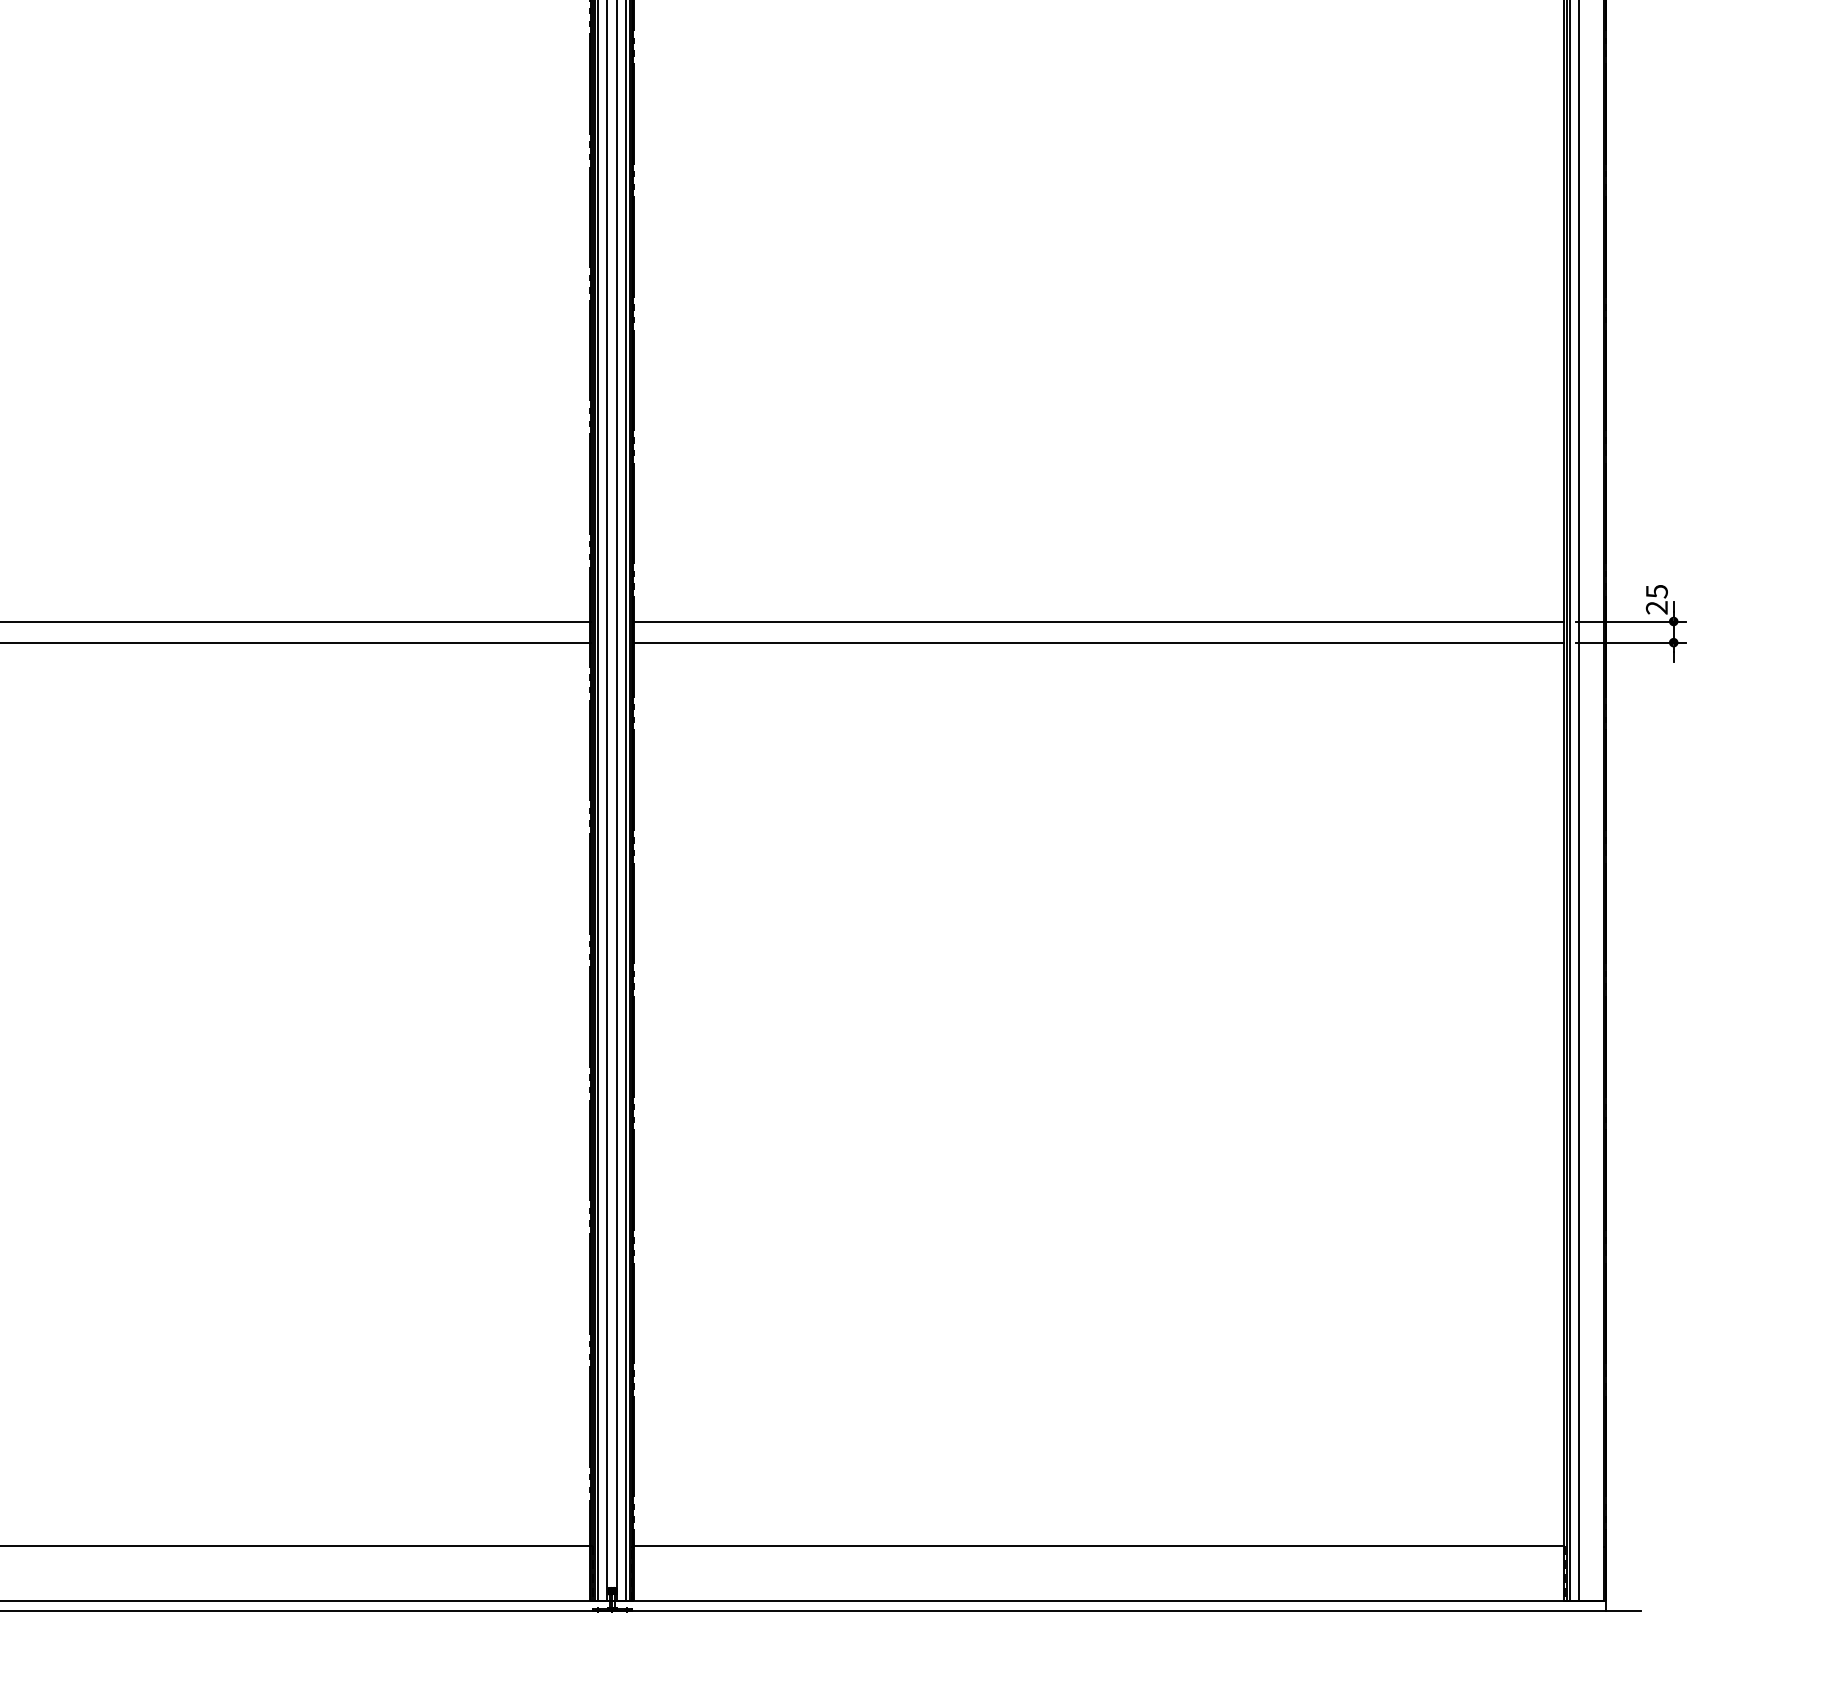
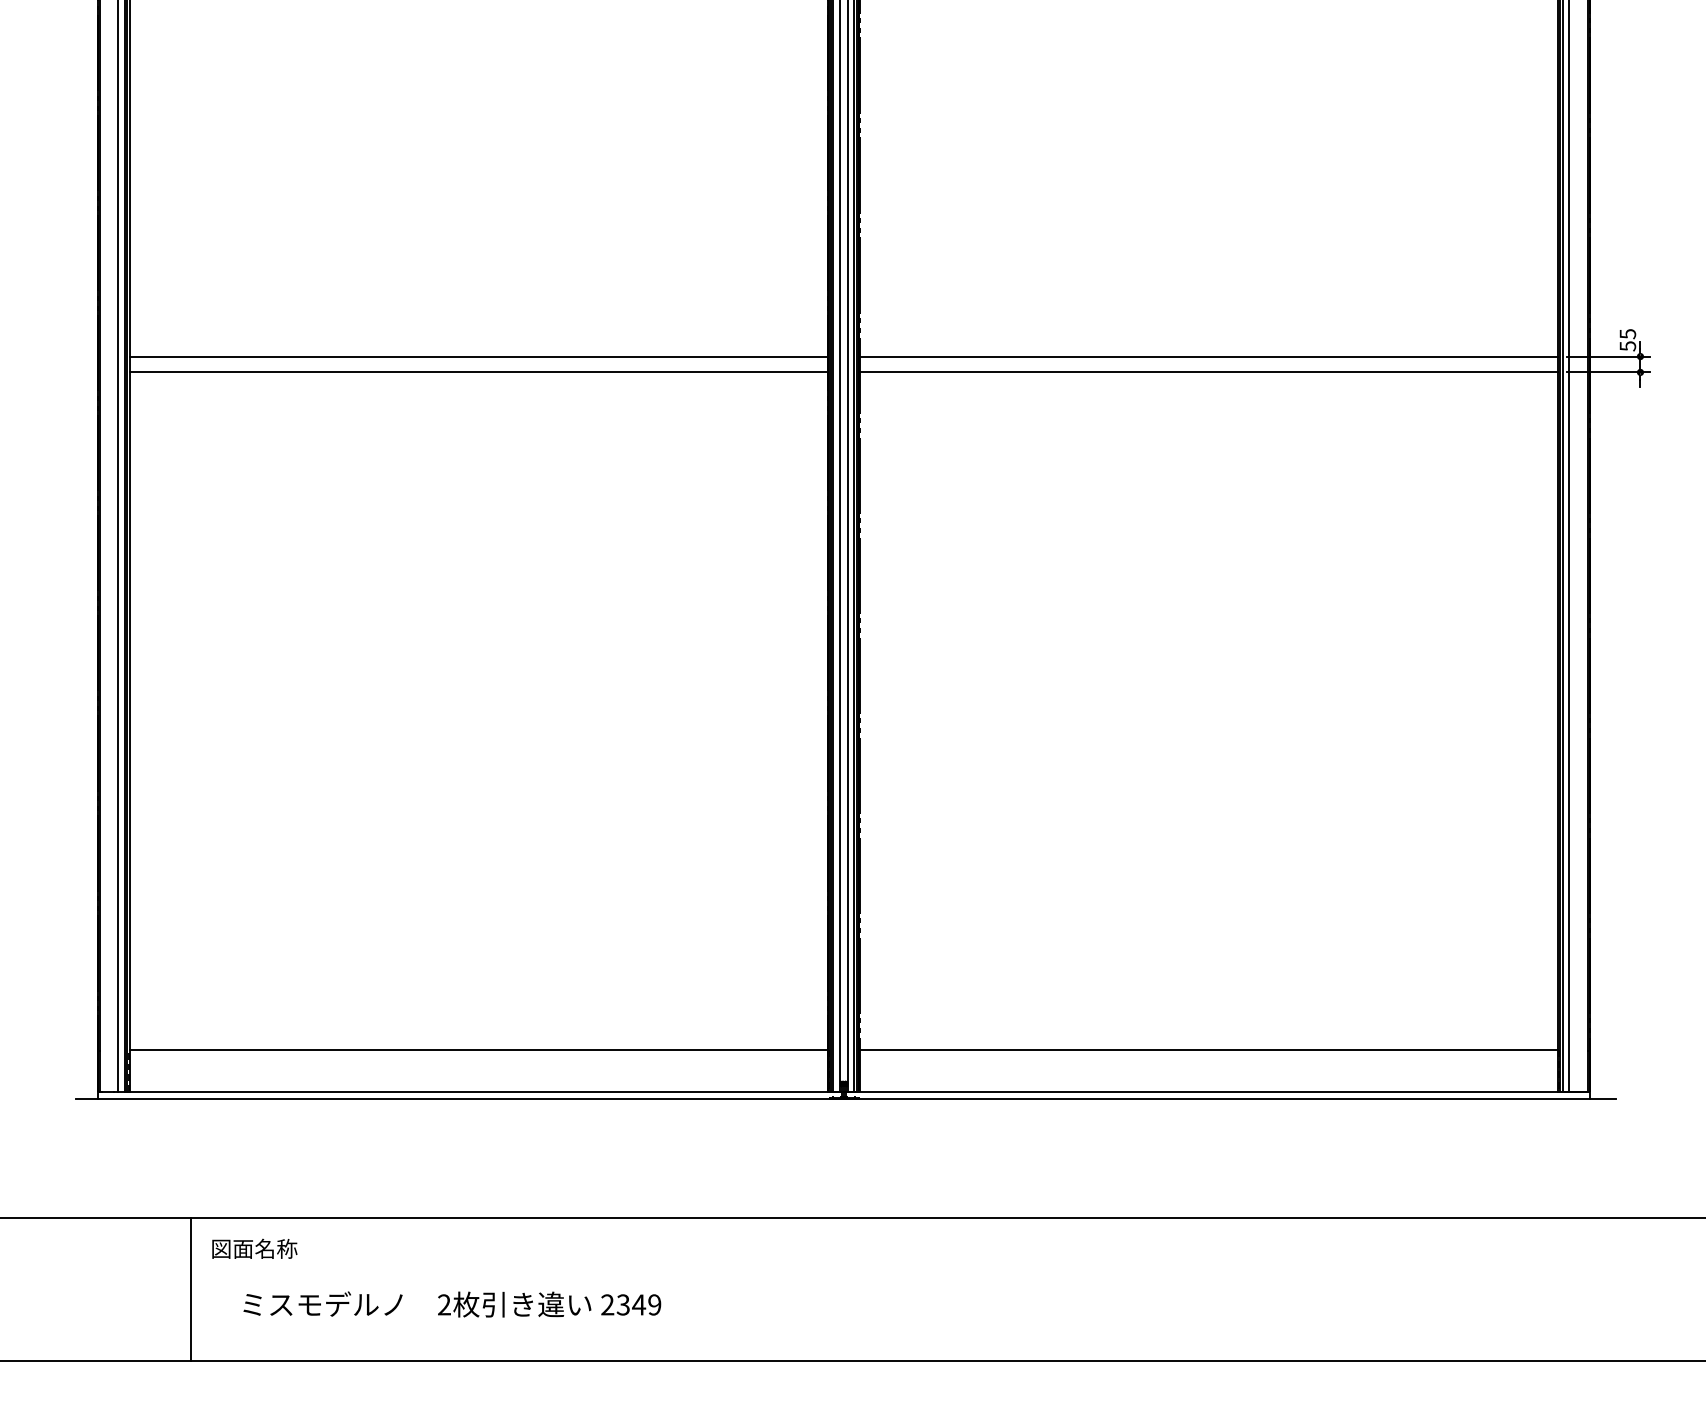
text: (1656, 608) -> (1627, 346), 25 -> 55

